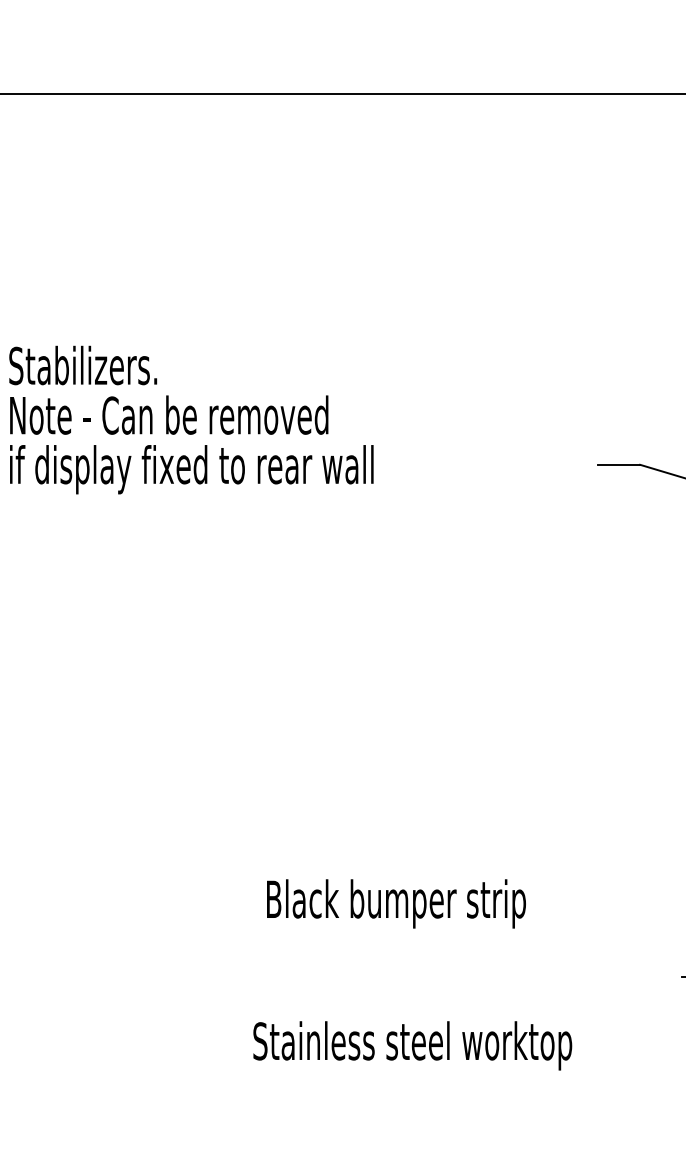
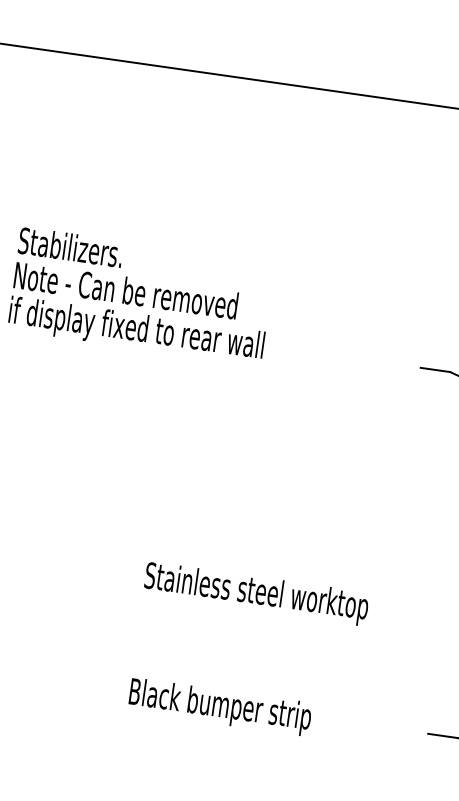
text: (396, 903) -> (220, 706), moved
text: (412, 1045) -> (256, 593), moved

